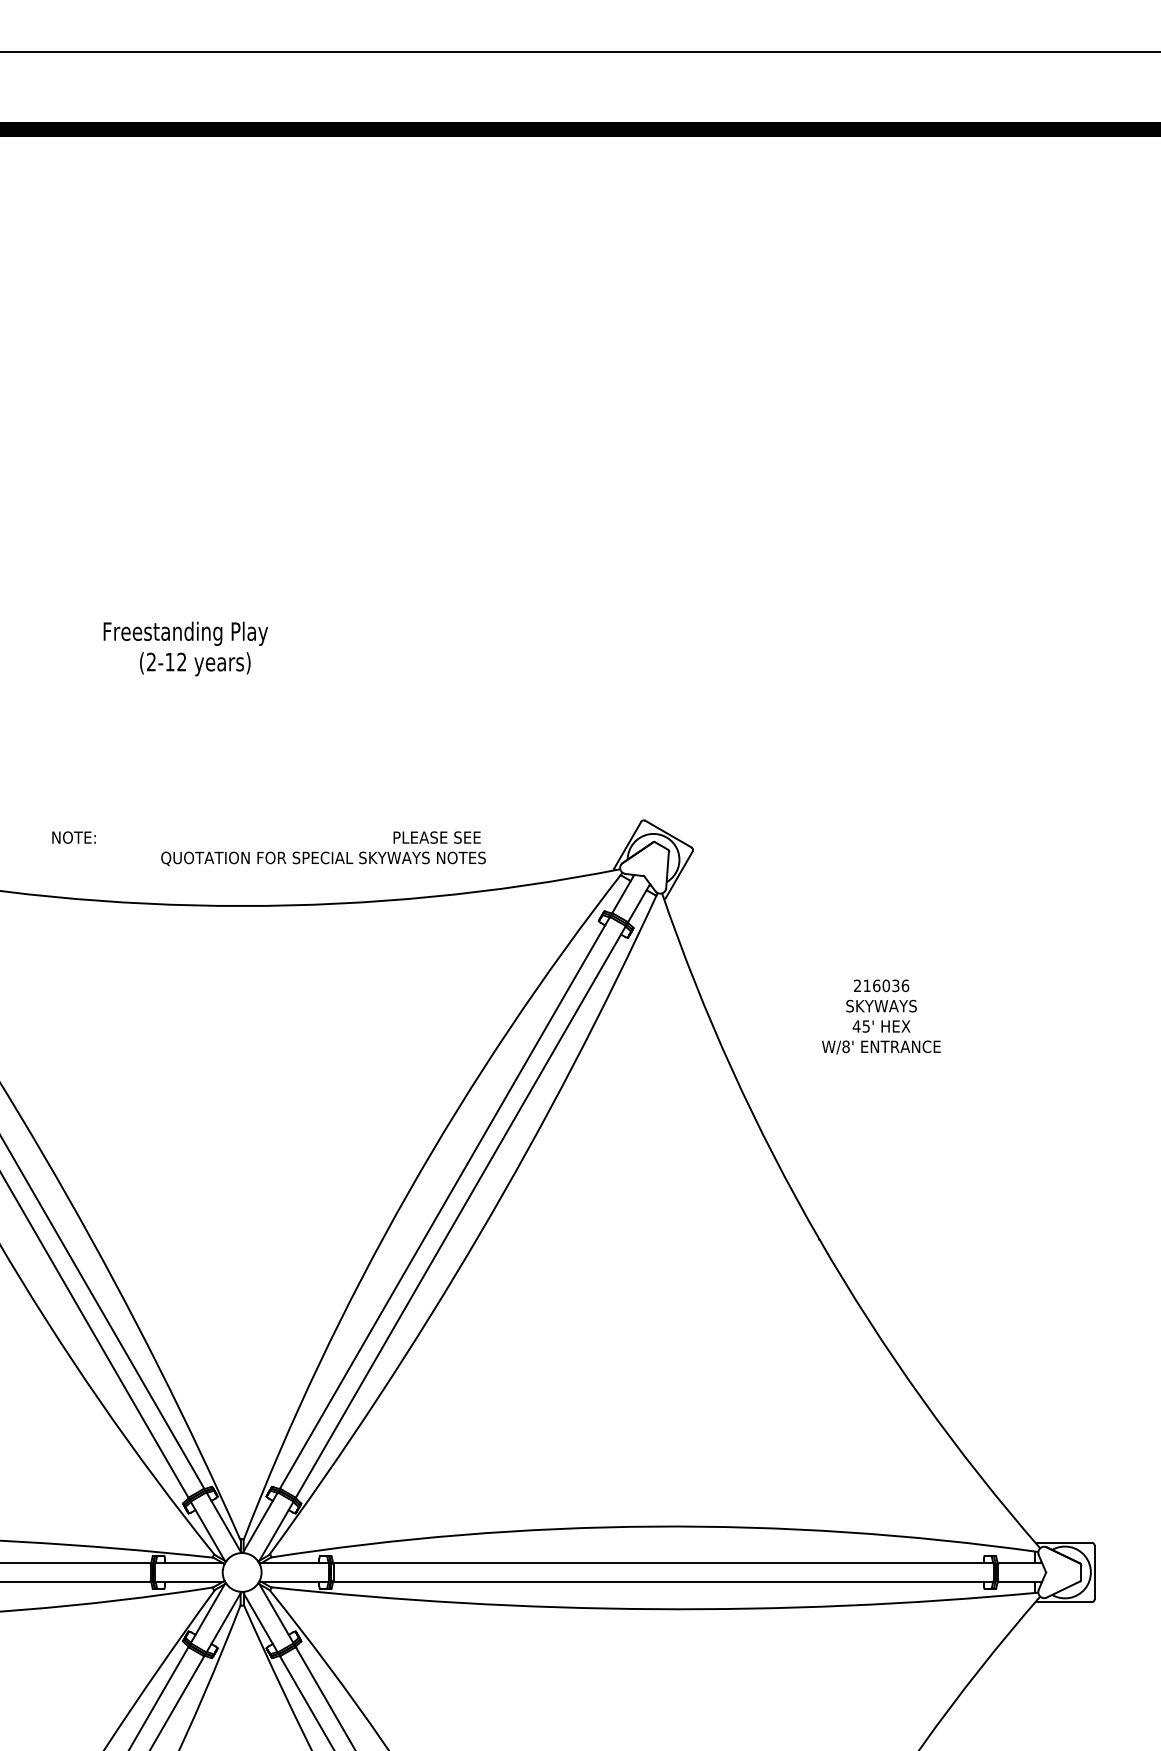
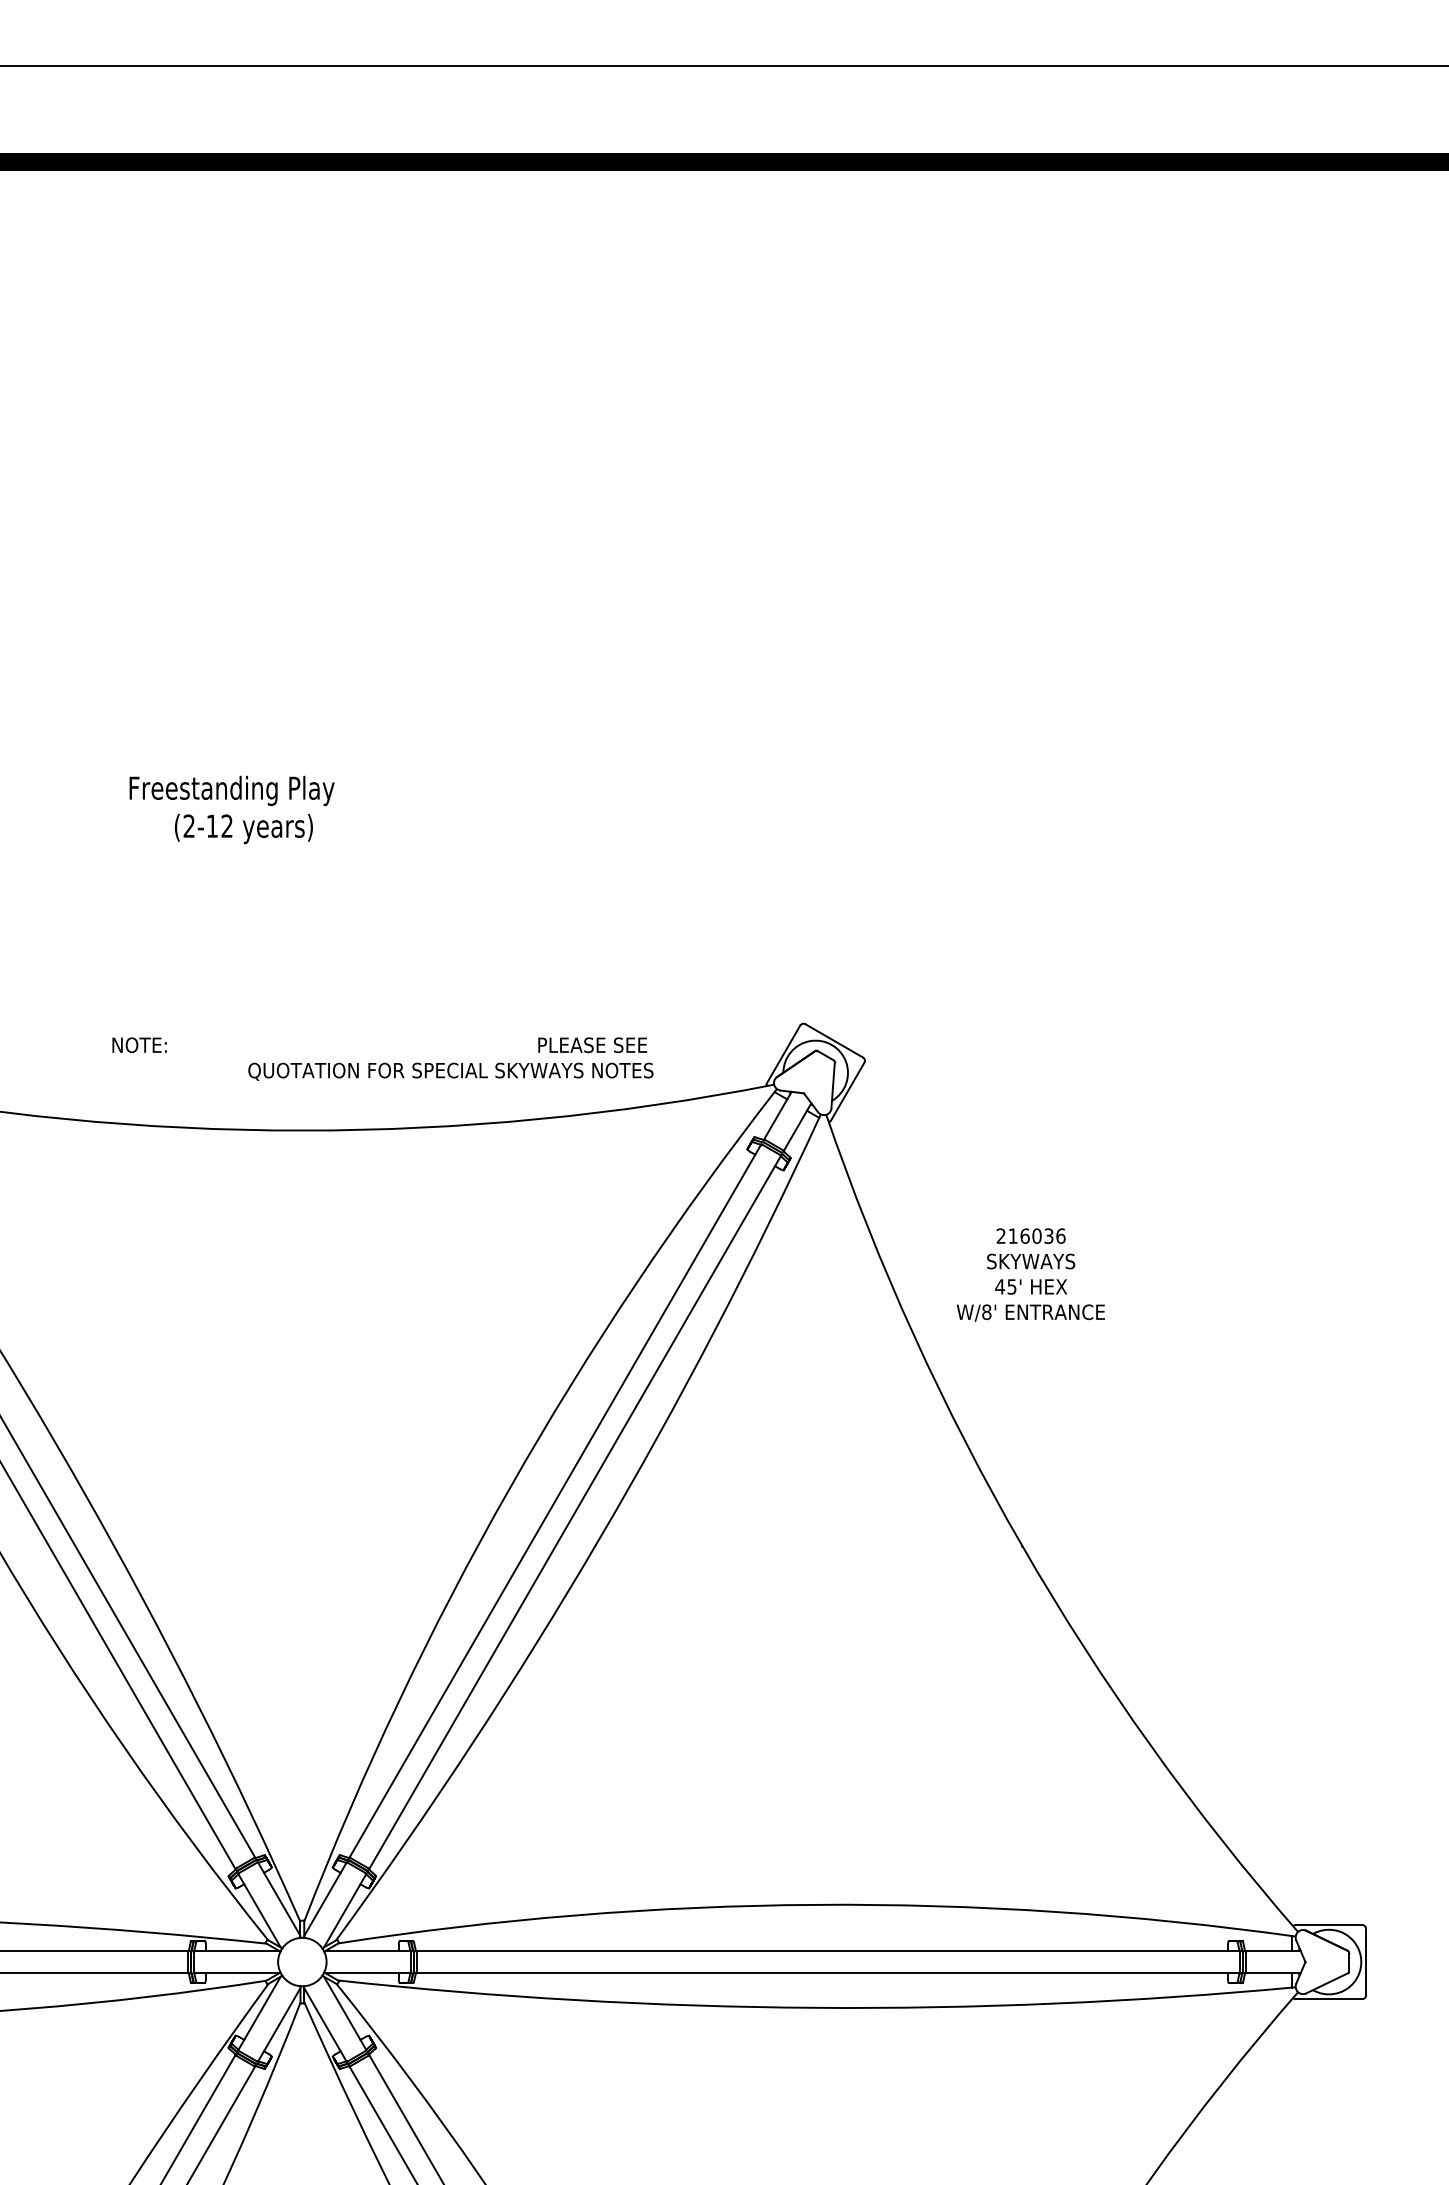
text: (268, 848) -> (382, 1058), moved
text: (881, 1016) -> (1030, 1274), moved

